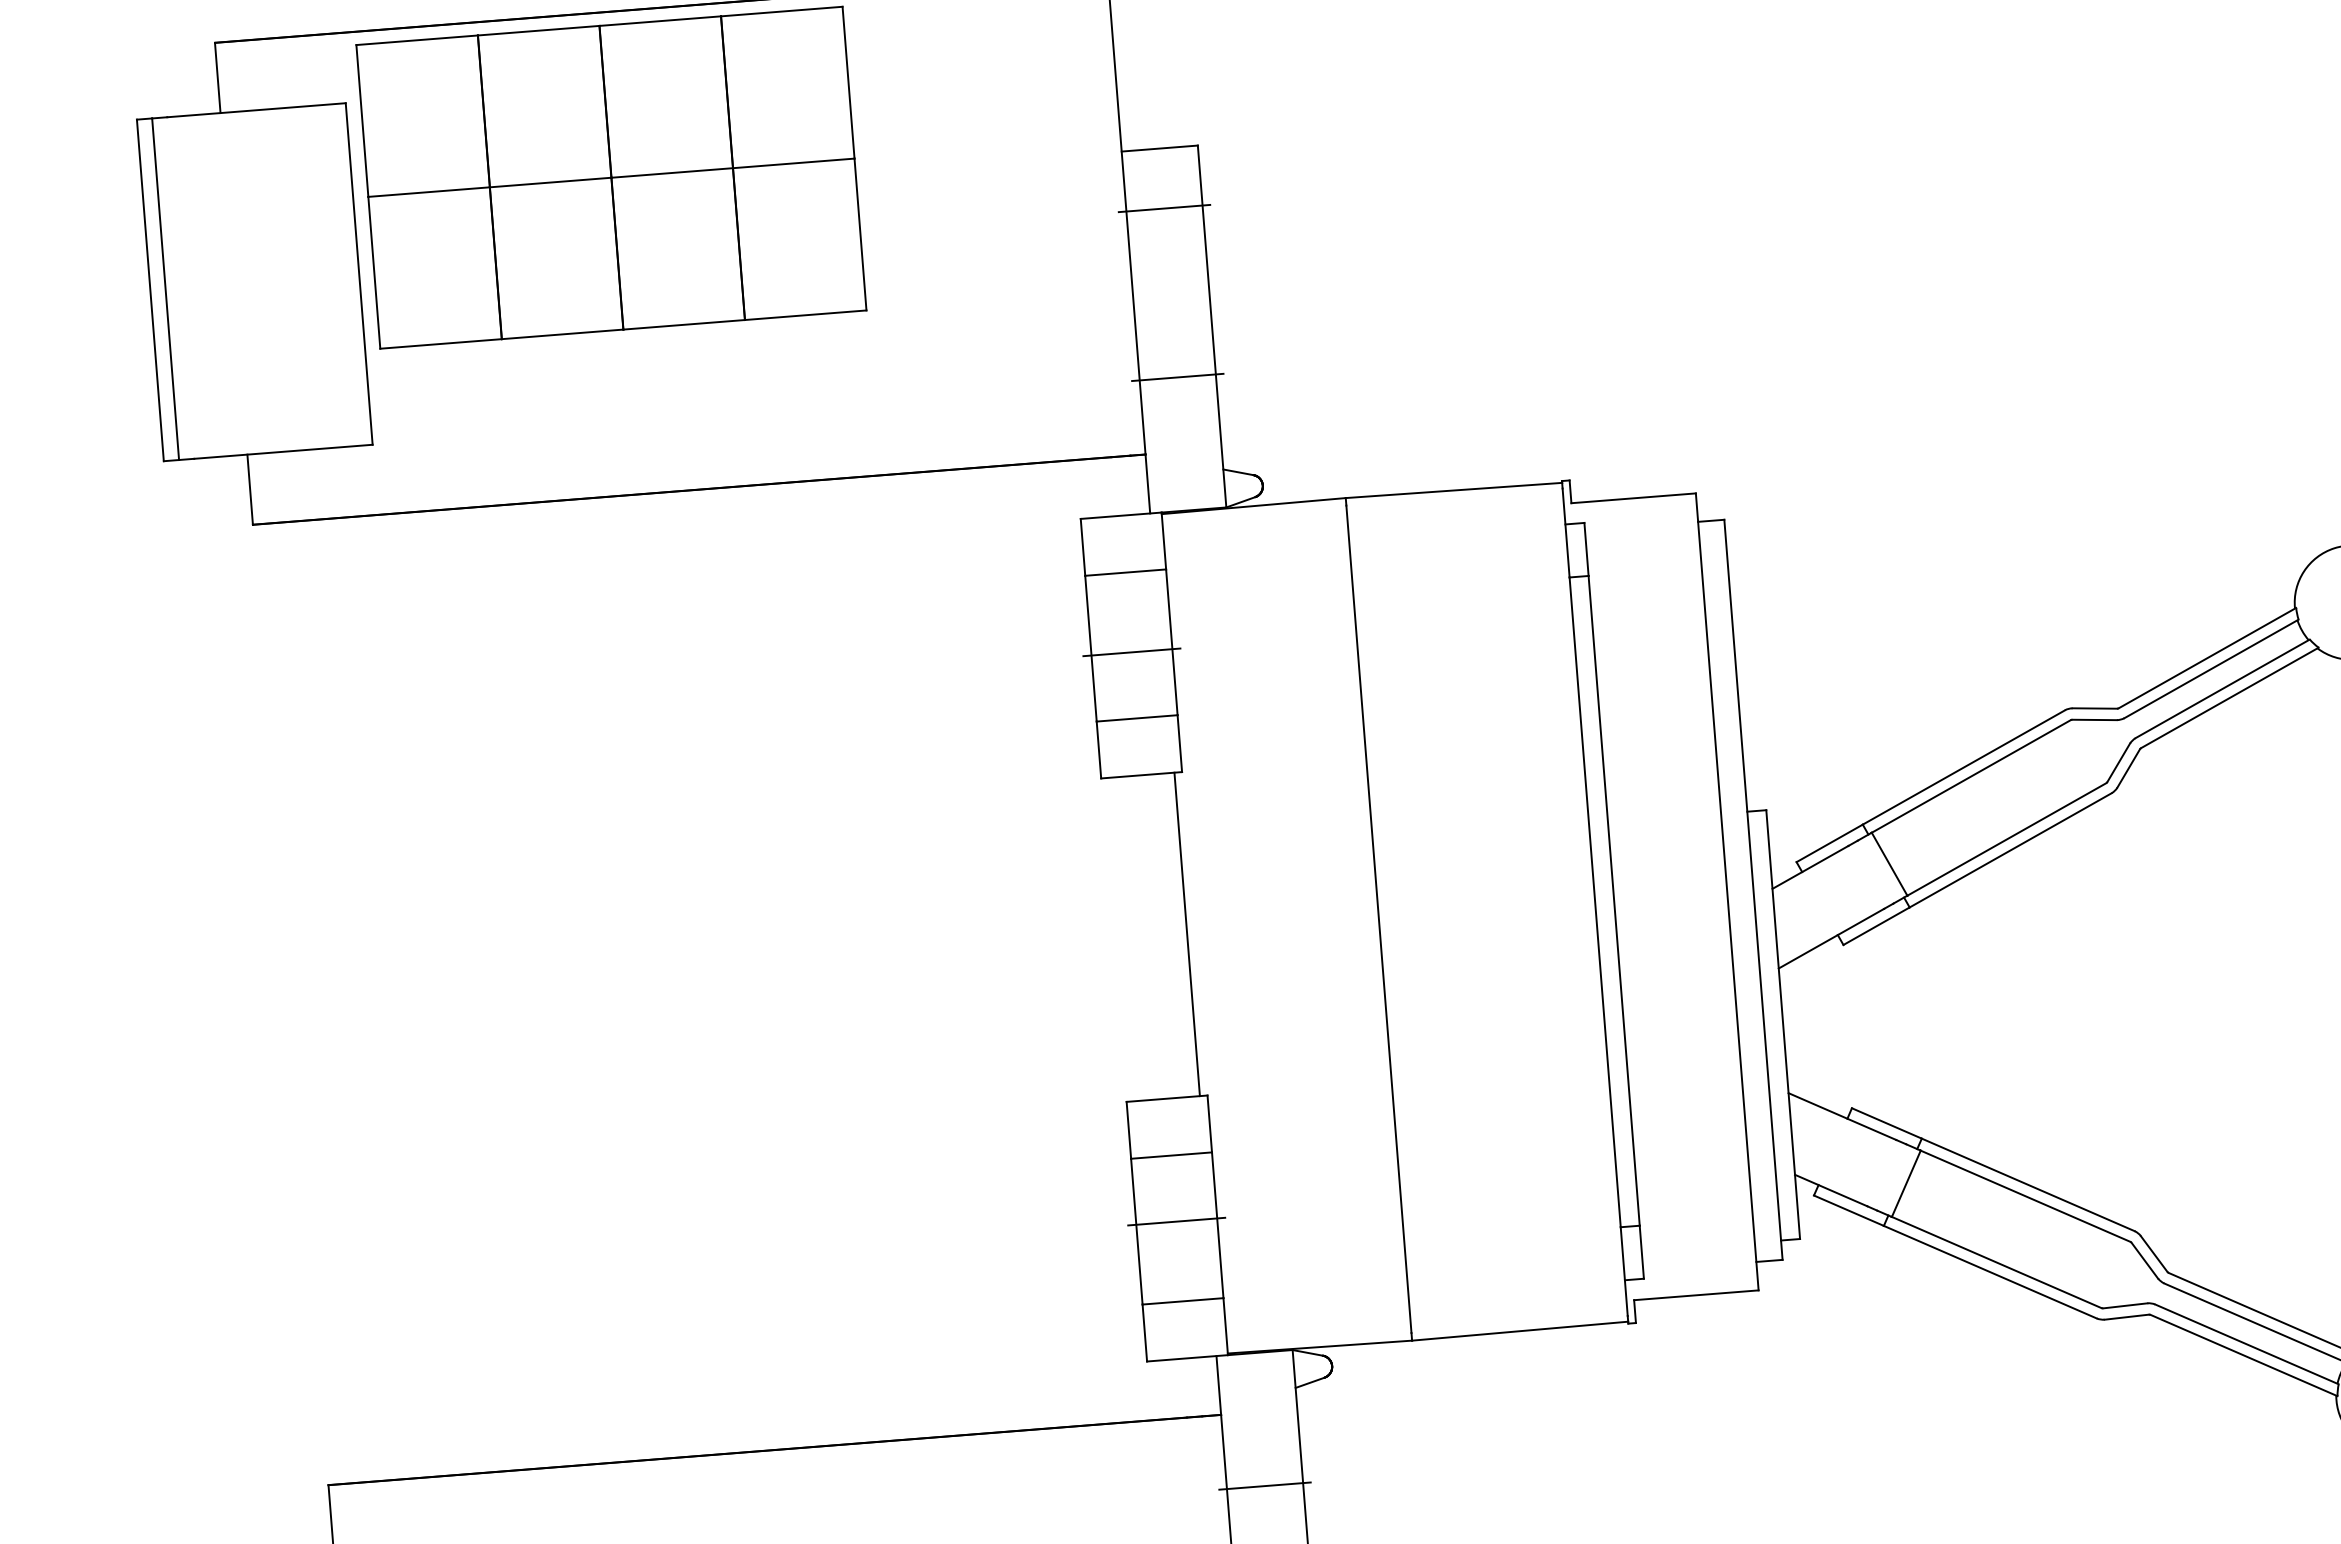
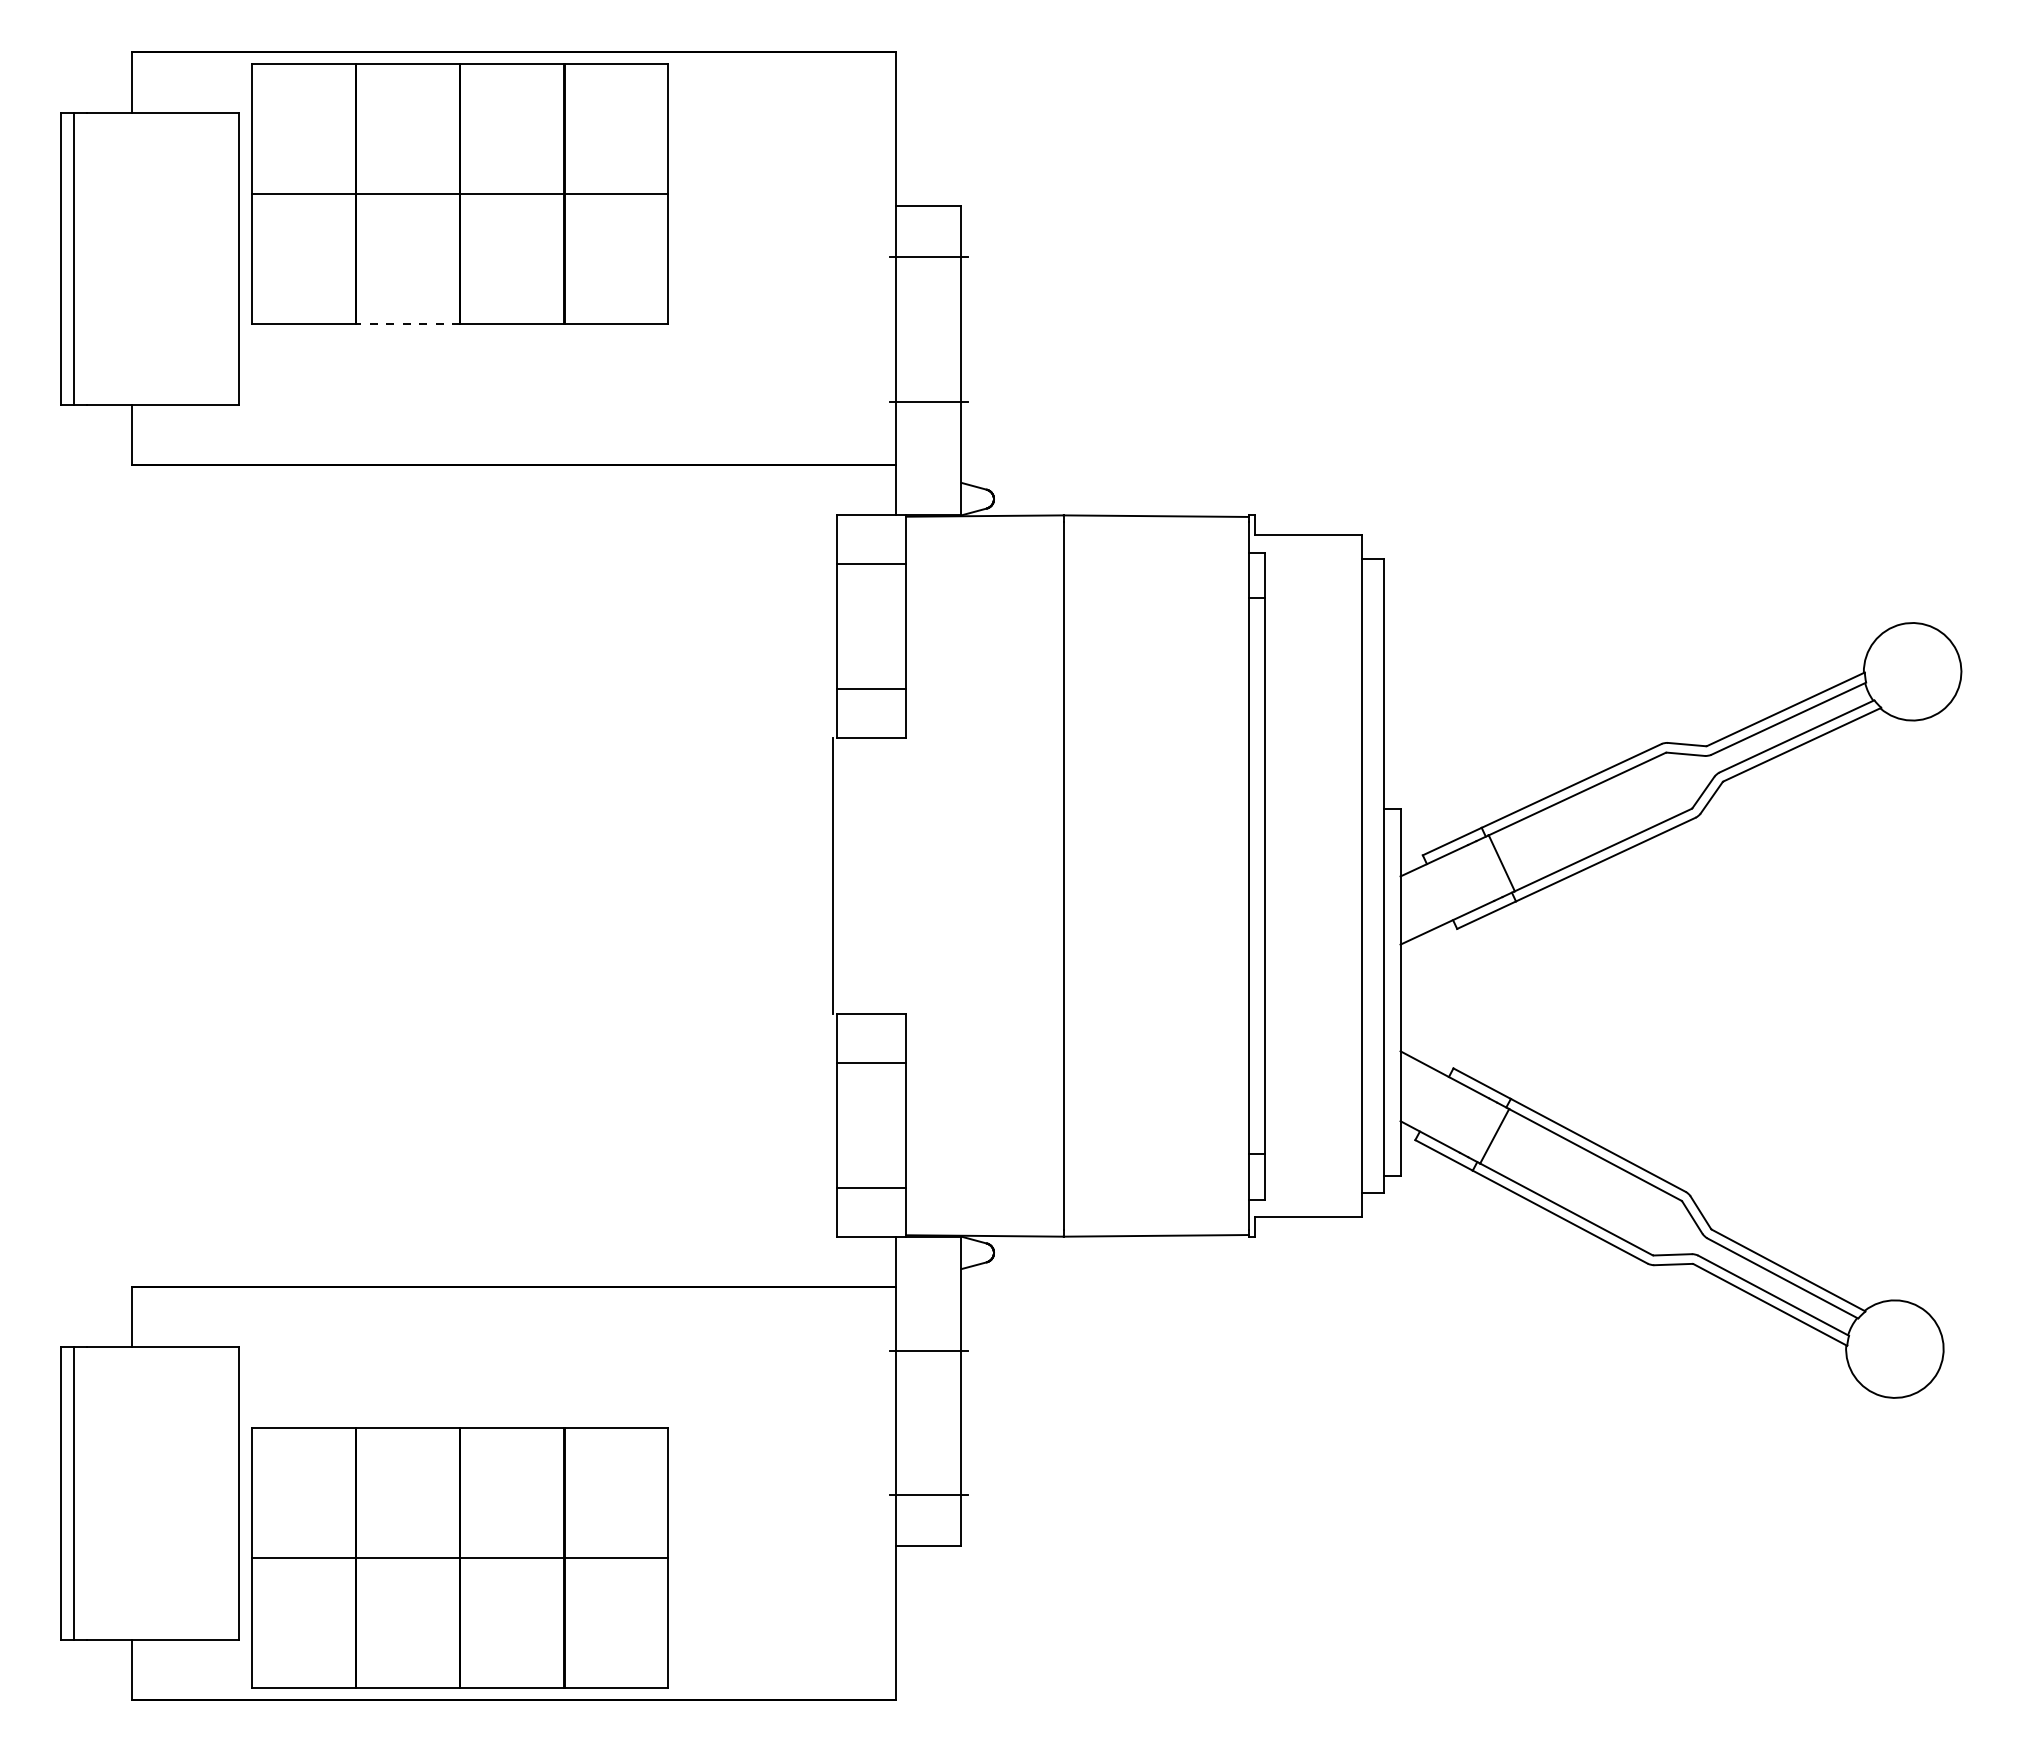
line: (562, 334) -> (408, 323), solid -> dashed
line: (1130, 652) -> (870, 632), removed
line: (1187, 933) -> (832, 875), moved
line: (1175, 1221) -> (870, 1119), removed

